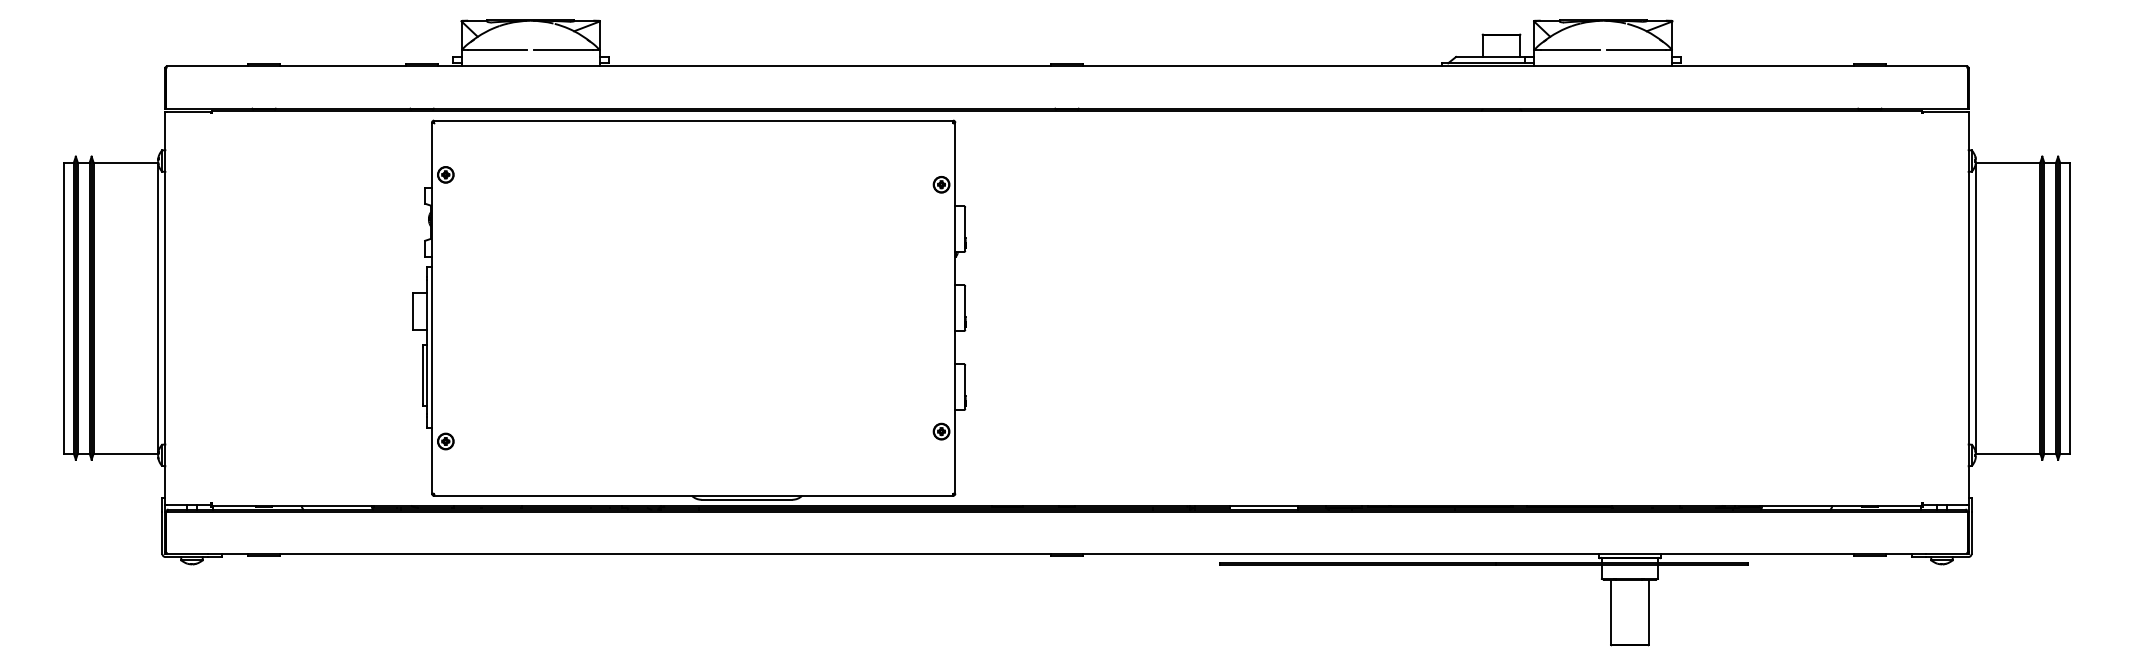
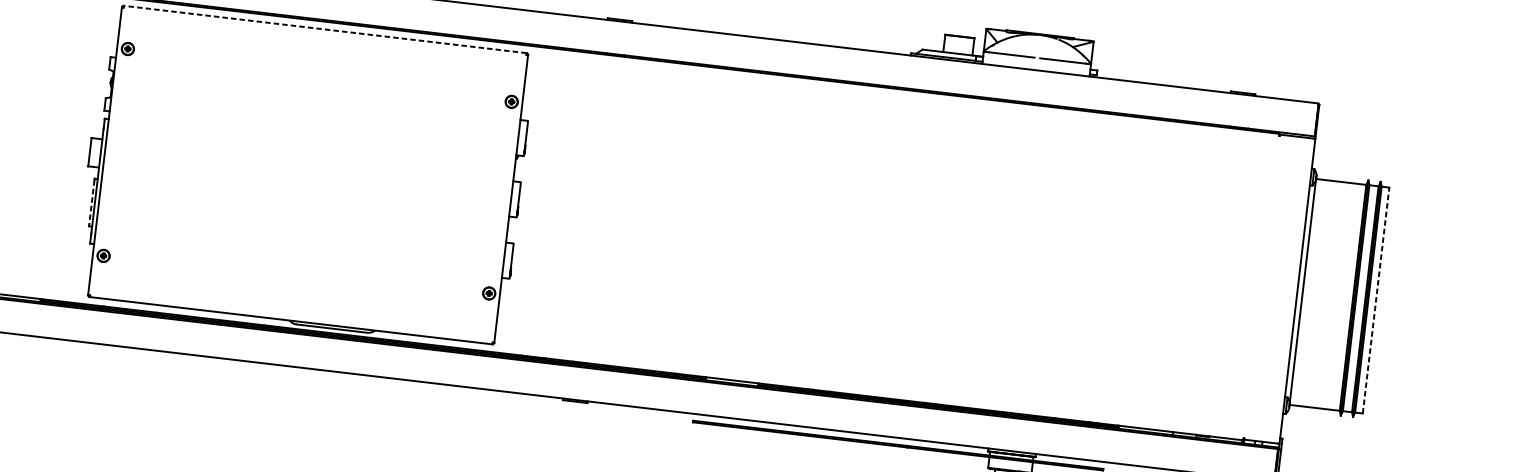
line: (693, 120) -> (325, 29), solid -> dashed
line: (2069, 308) -> (1375, 300), solid -> dashed
line: (422, 375) -> (91, 202), solid -> dashed

